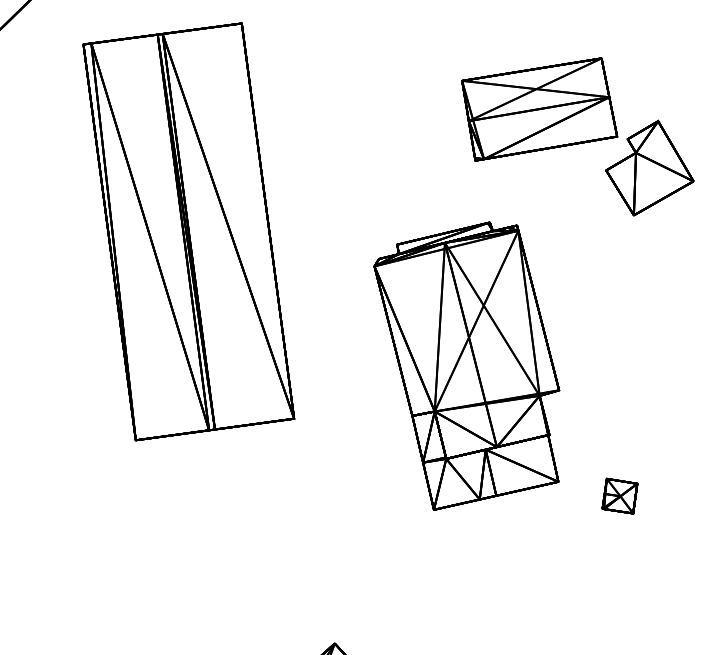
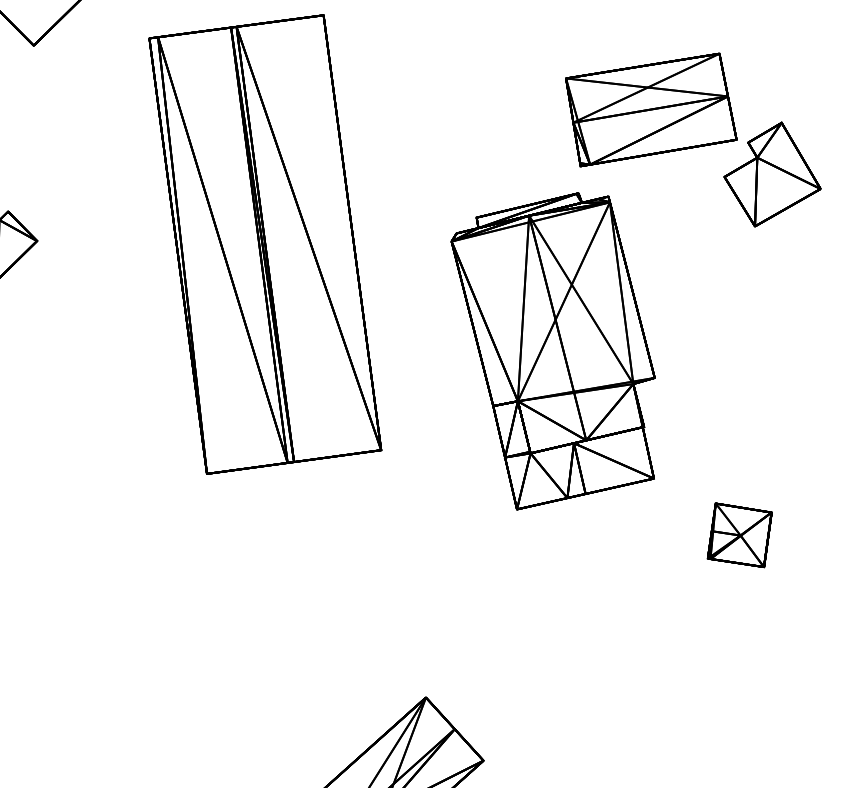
part: (466, 366) -> (552, 351), moved
part: (619, 496) -> (739, 535), size x1.67

